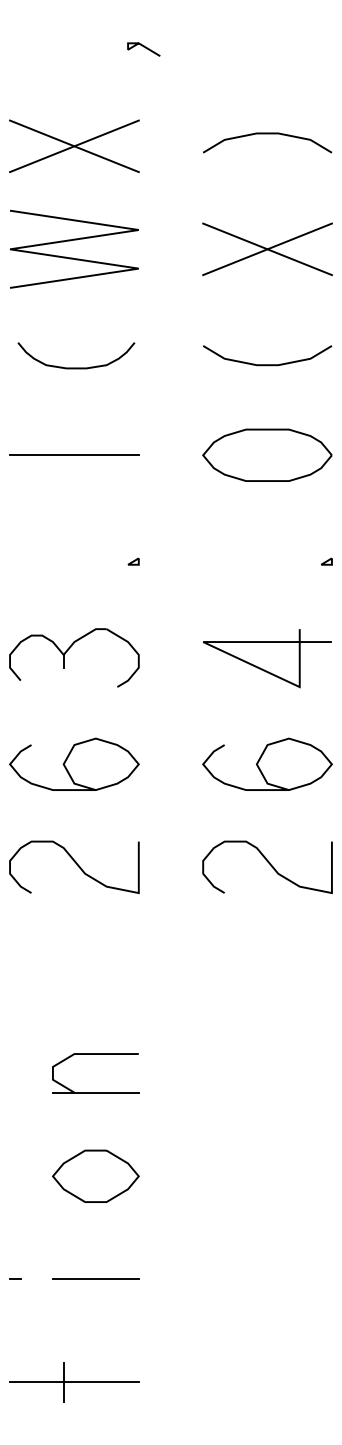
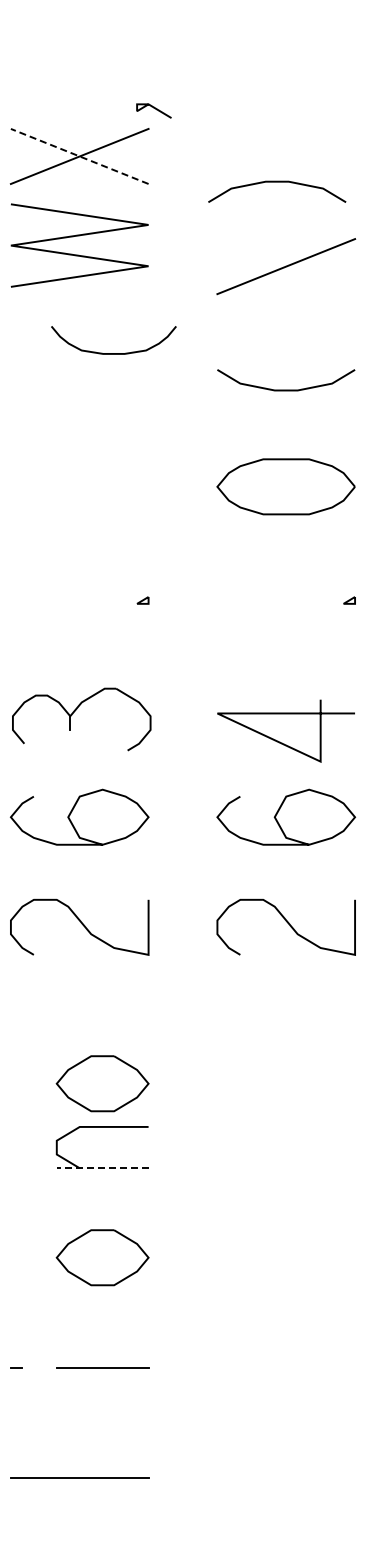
line: (143, 47) -> (153, 108), moved
curve: (267, 134) -> (277, 182), moved
line: (74, 146) -> (79, 156), solid -> dashed
line: (74, 240) -> (79, 236), moved
line: (267, 249) -> (286, 266), removed
curve: (76, 368) -> (113, 353), moved
line: (74, 455) -> (79, 486), removed
part: (65, 654) -> (72, 715), moved
line: (262, 668) -> (280, 741), moved
part: (95, 1013) -> (102, 1083), added
line: (95, 1092) -> (102, 1168), solid -> dashed
line: (63, 1381) -> (68, 1477), removed

